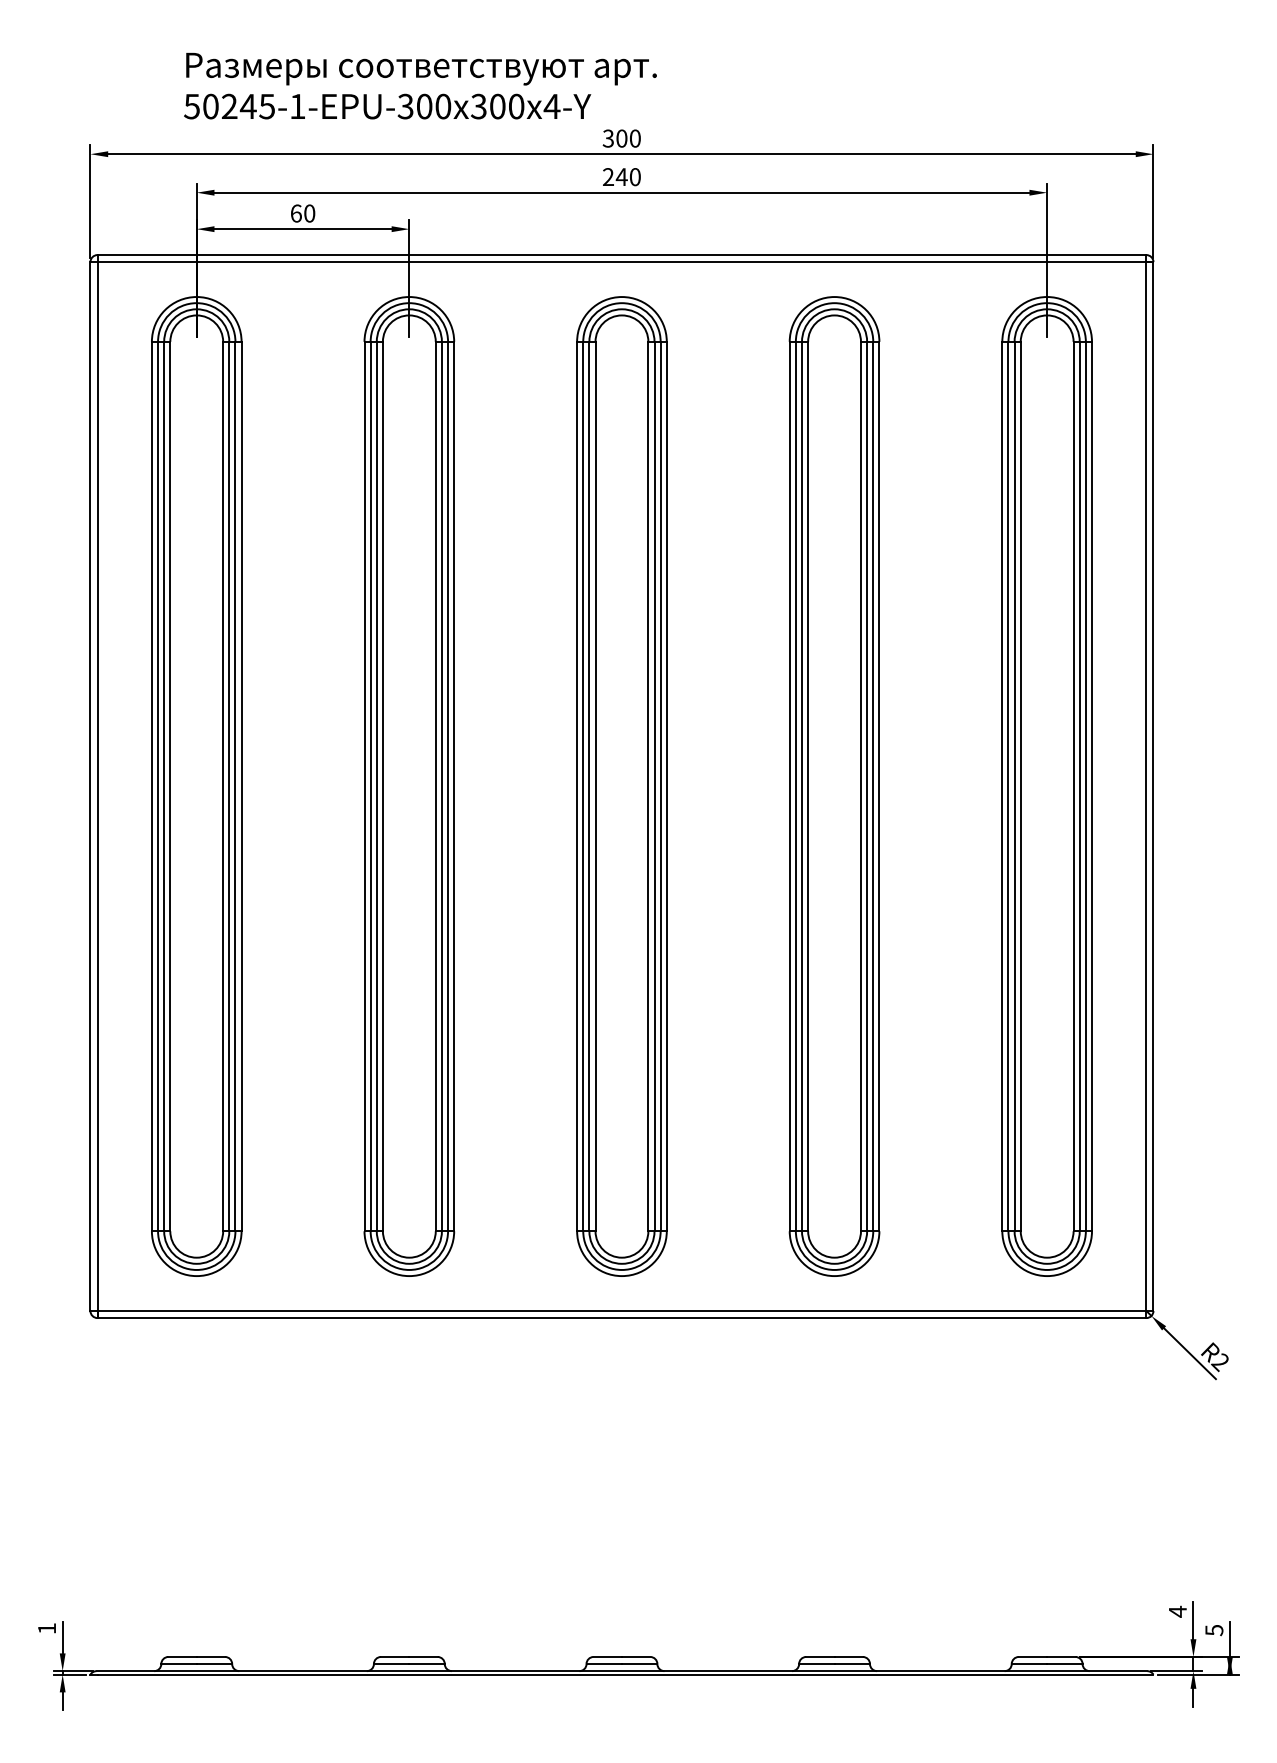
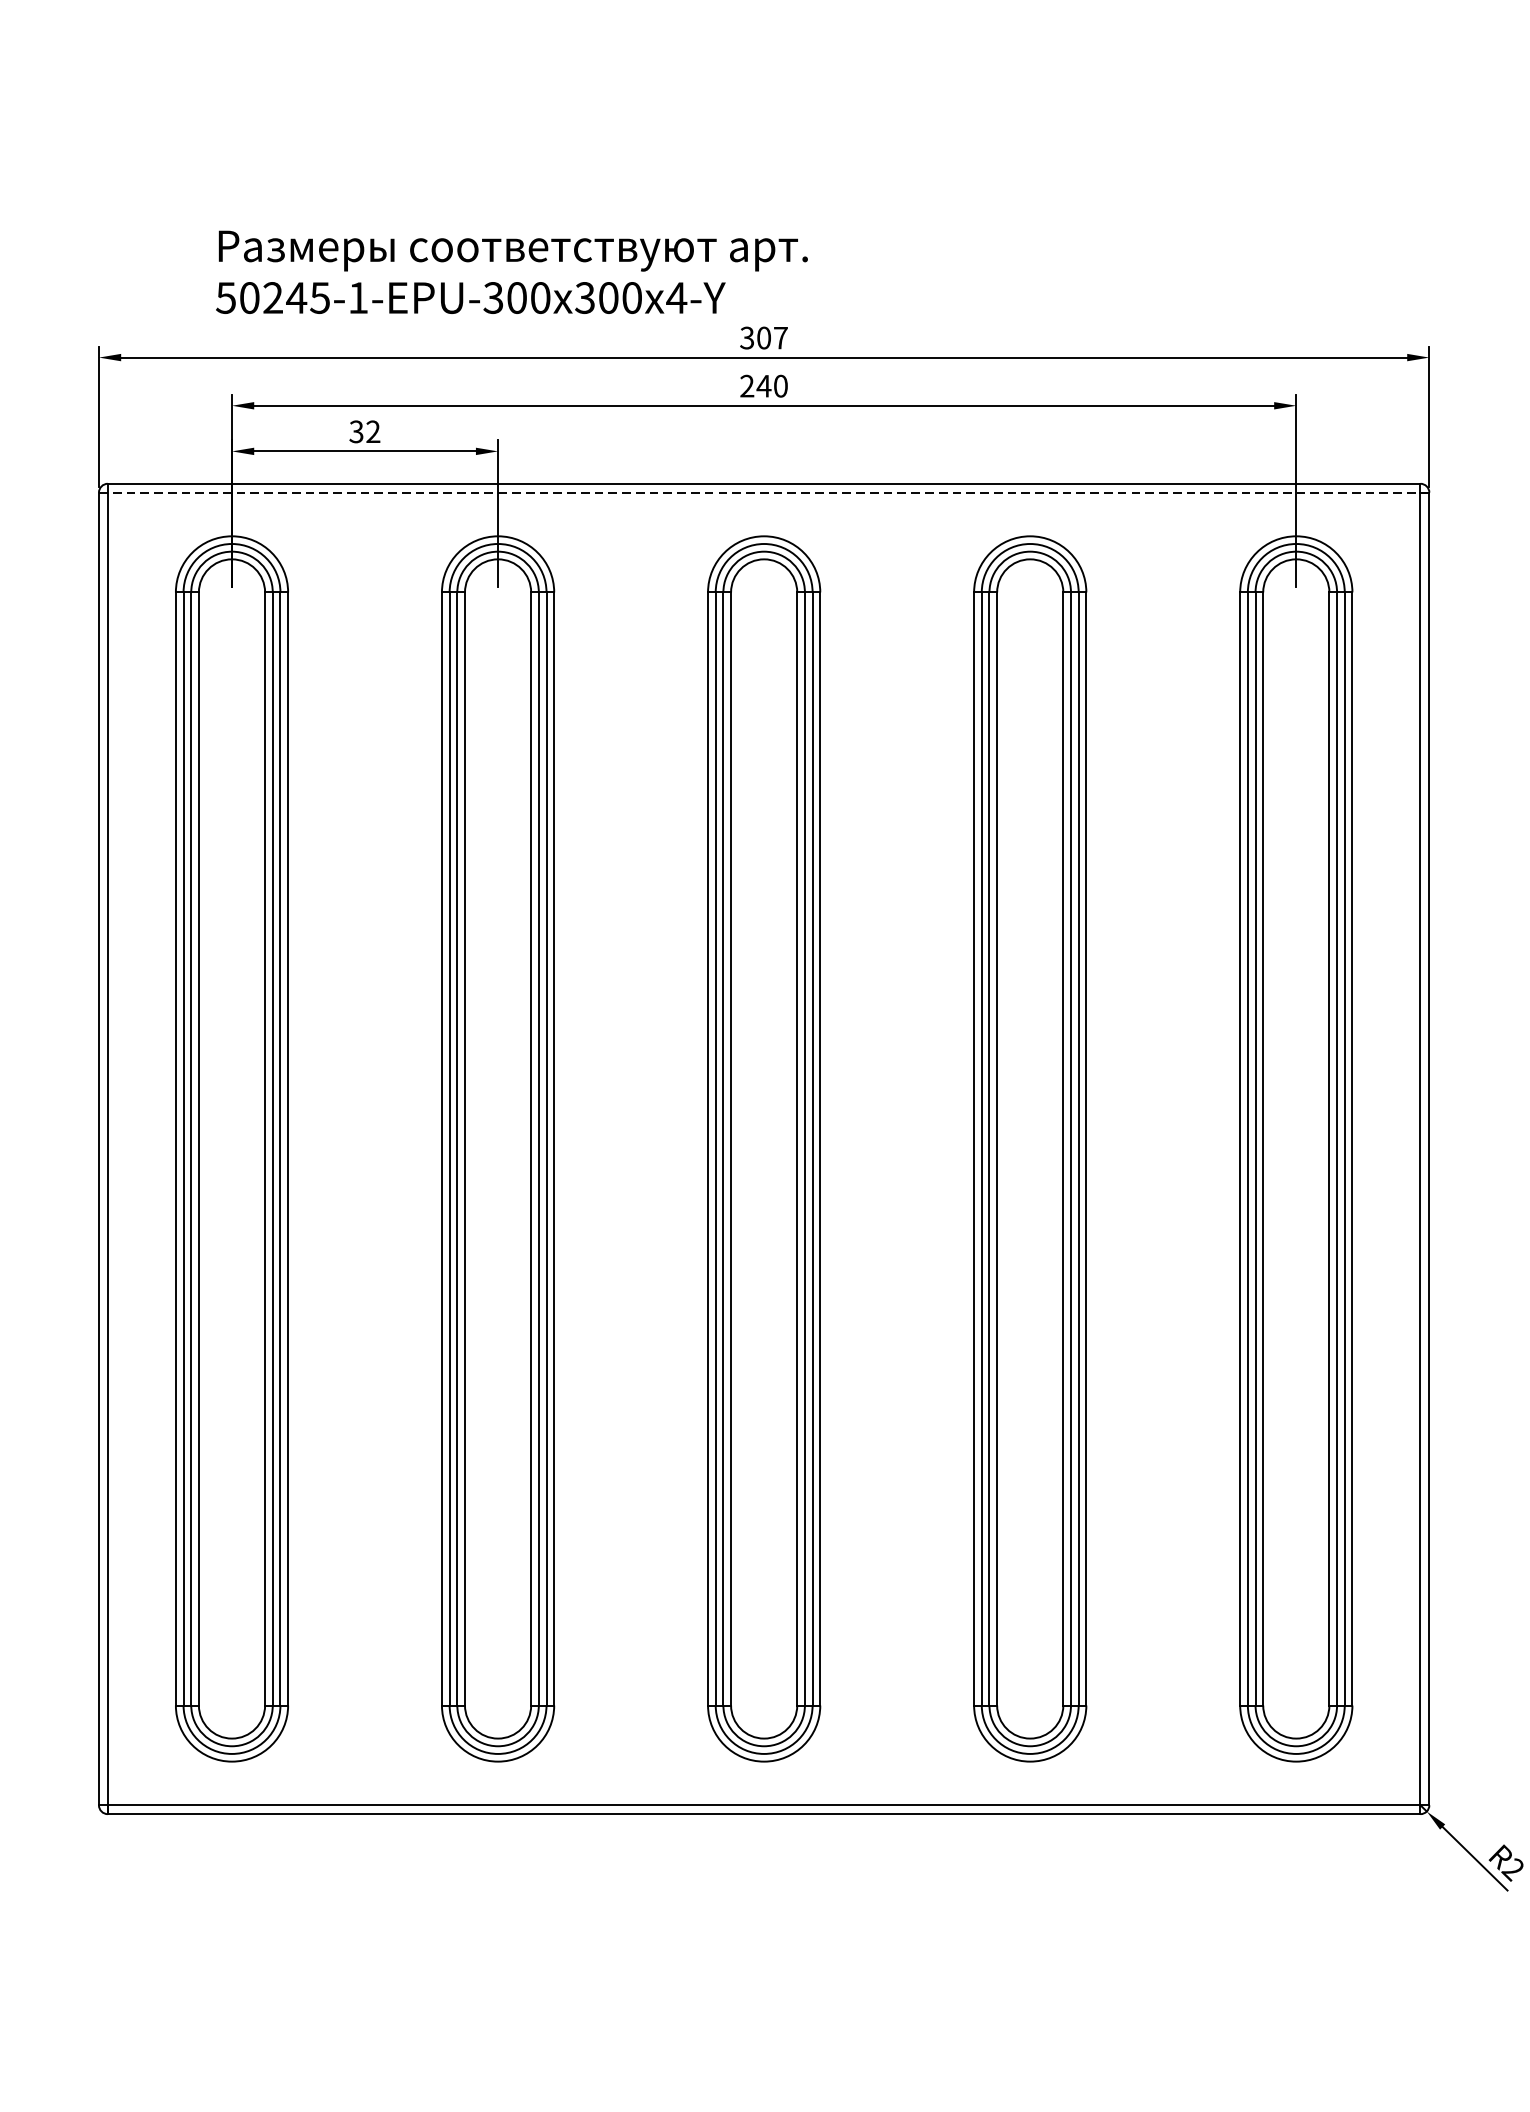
text: (634, 138) -> (779, 337), 300 -> 307
text: (302, 213) -> (364, 431), 60 -> 32
line: (621, 262) -> (763, 493), solid -> dashed

